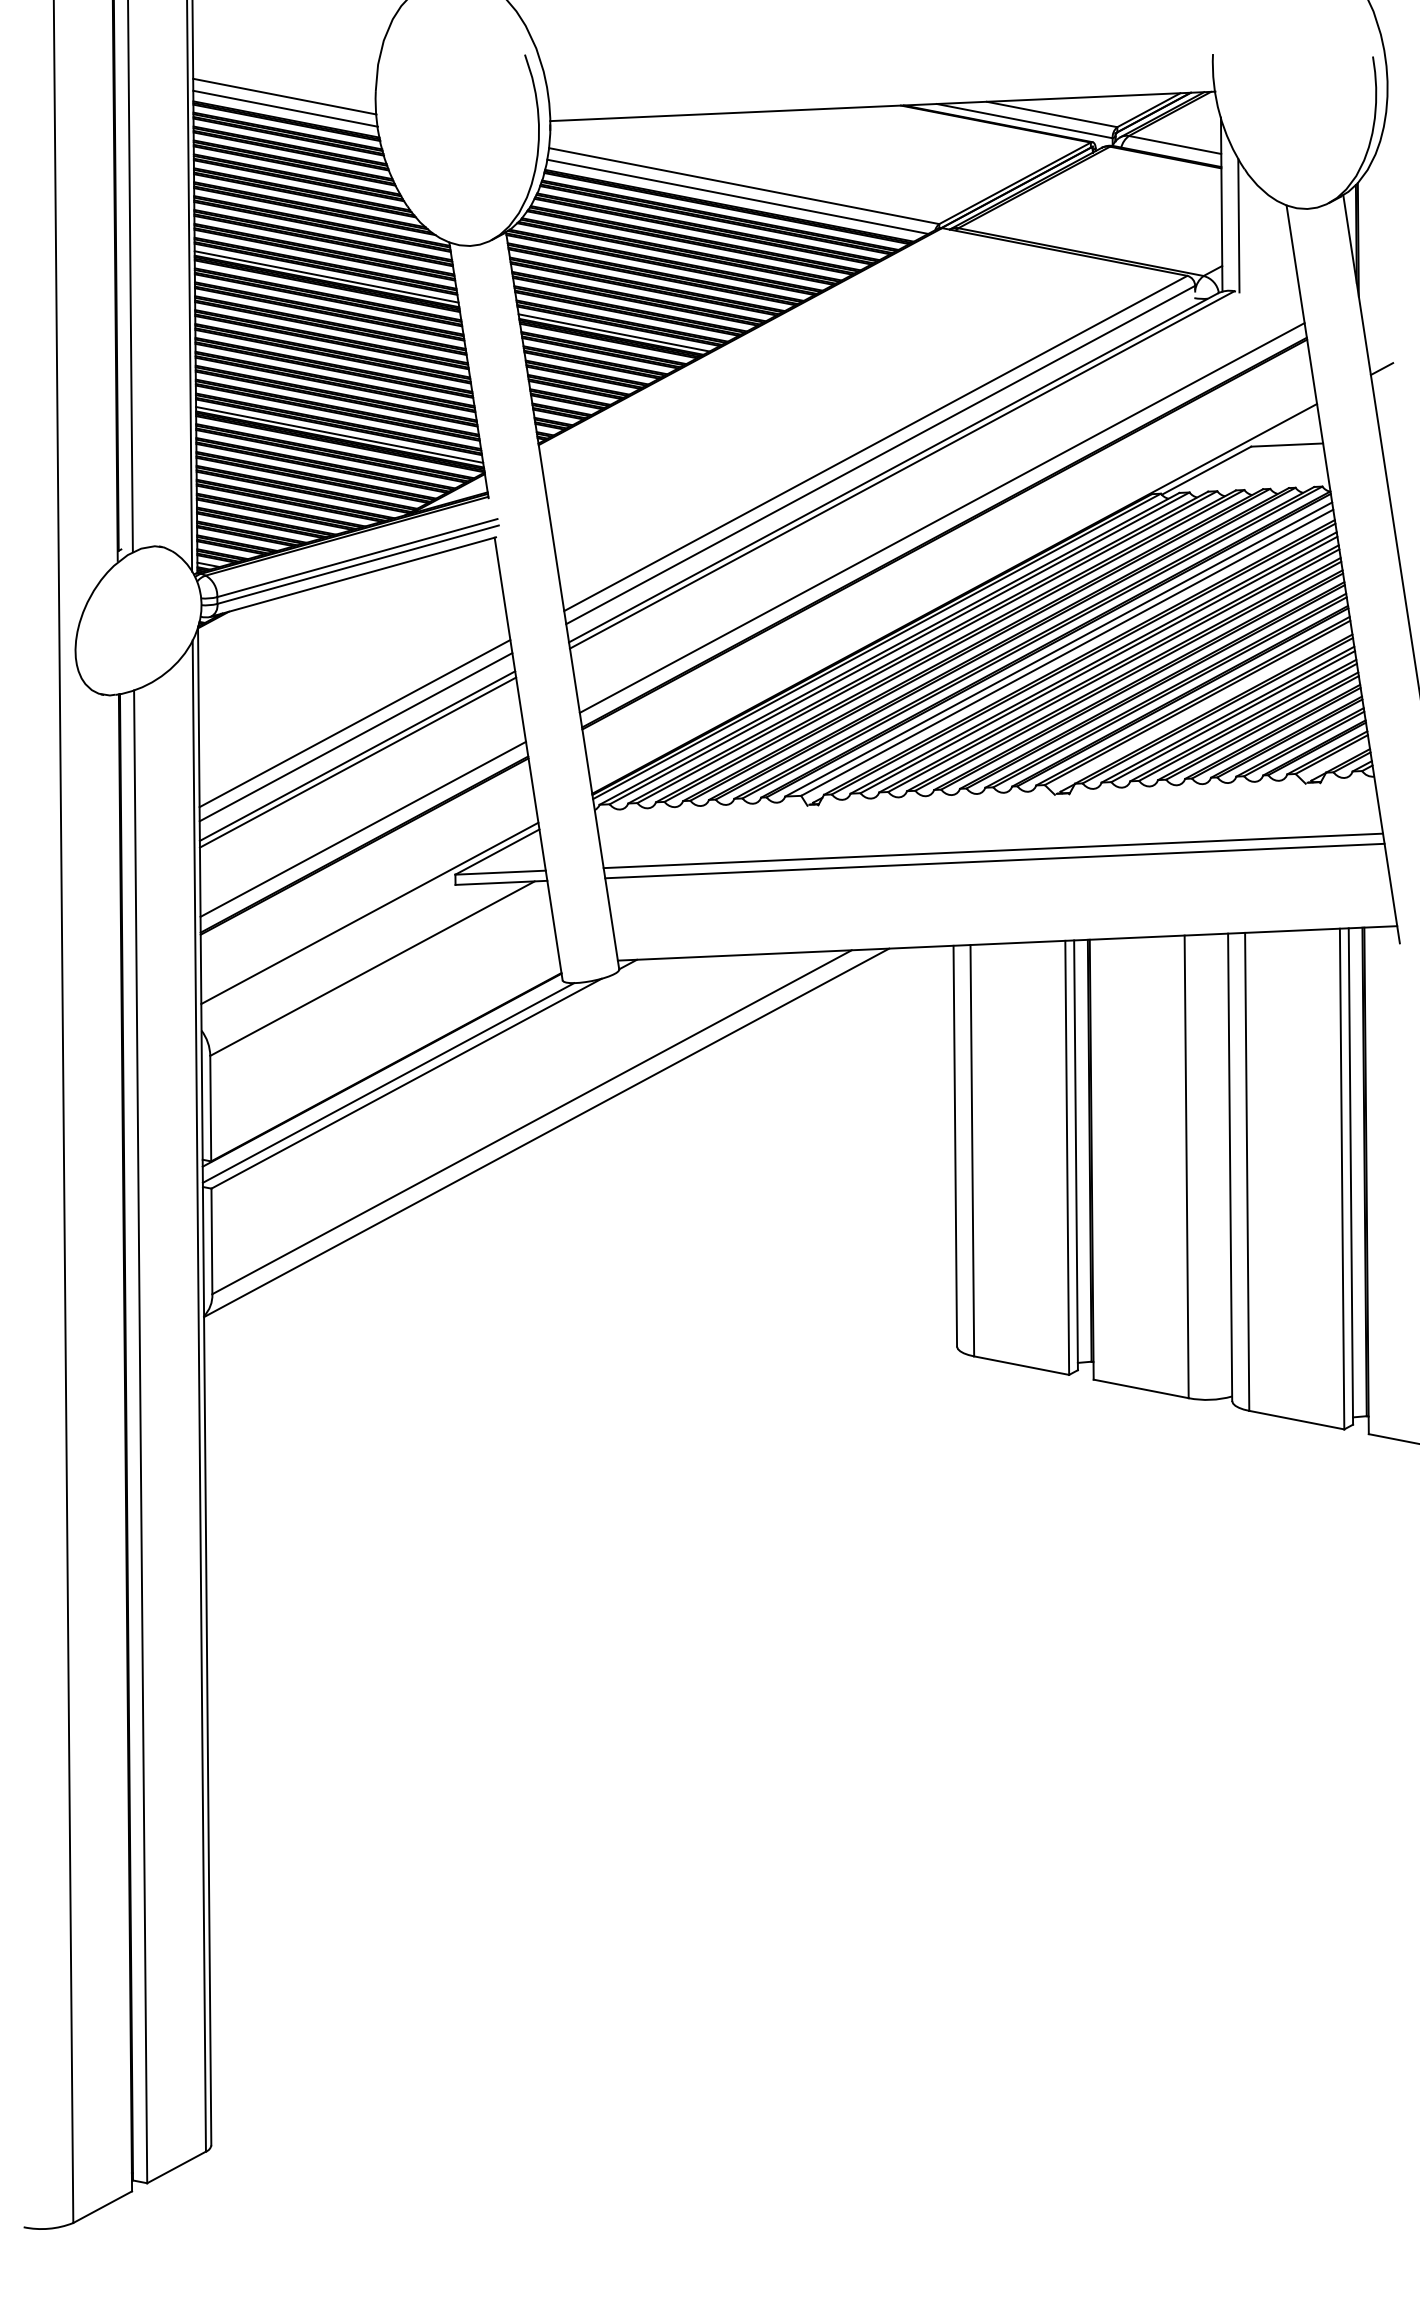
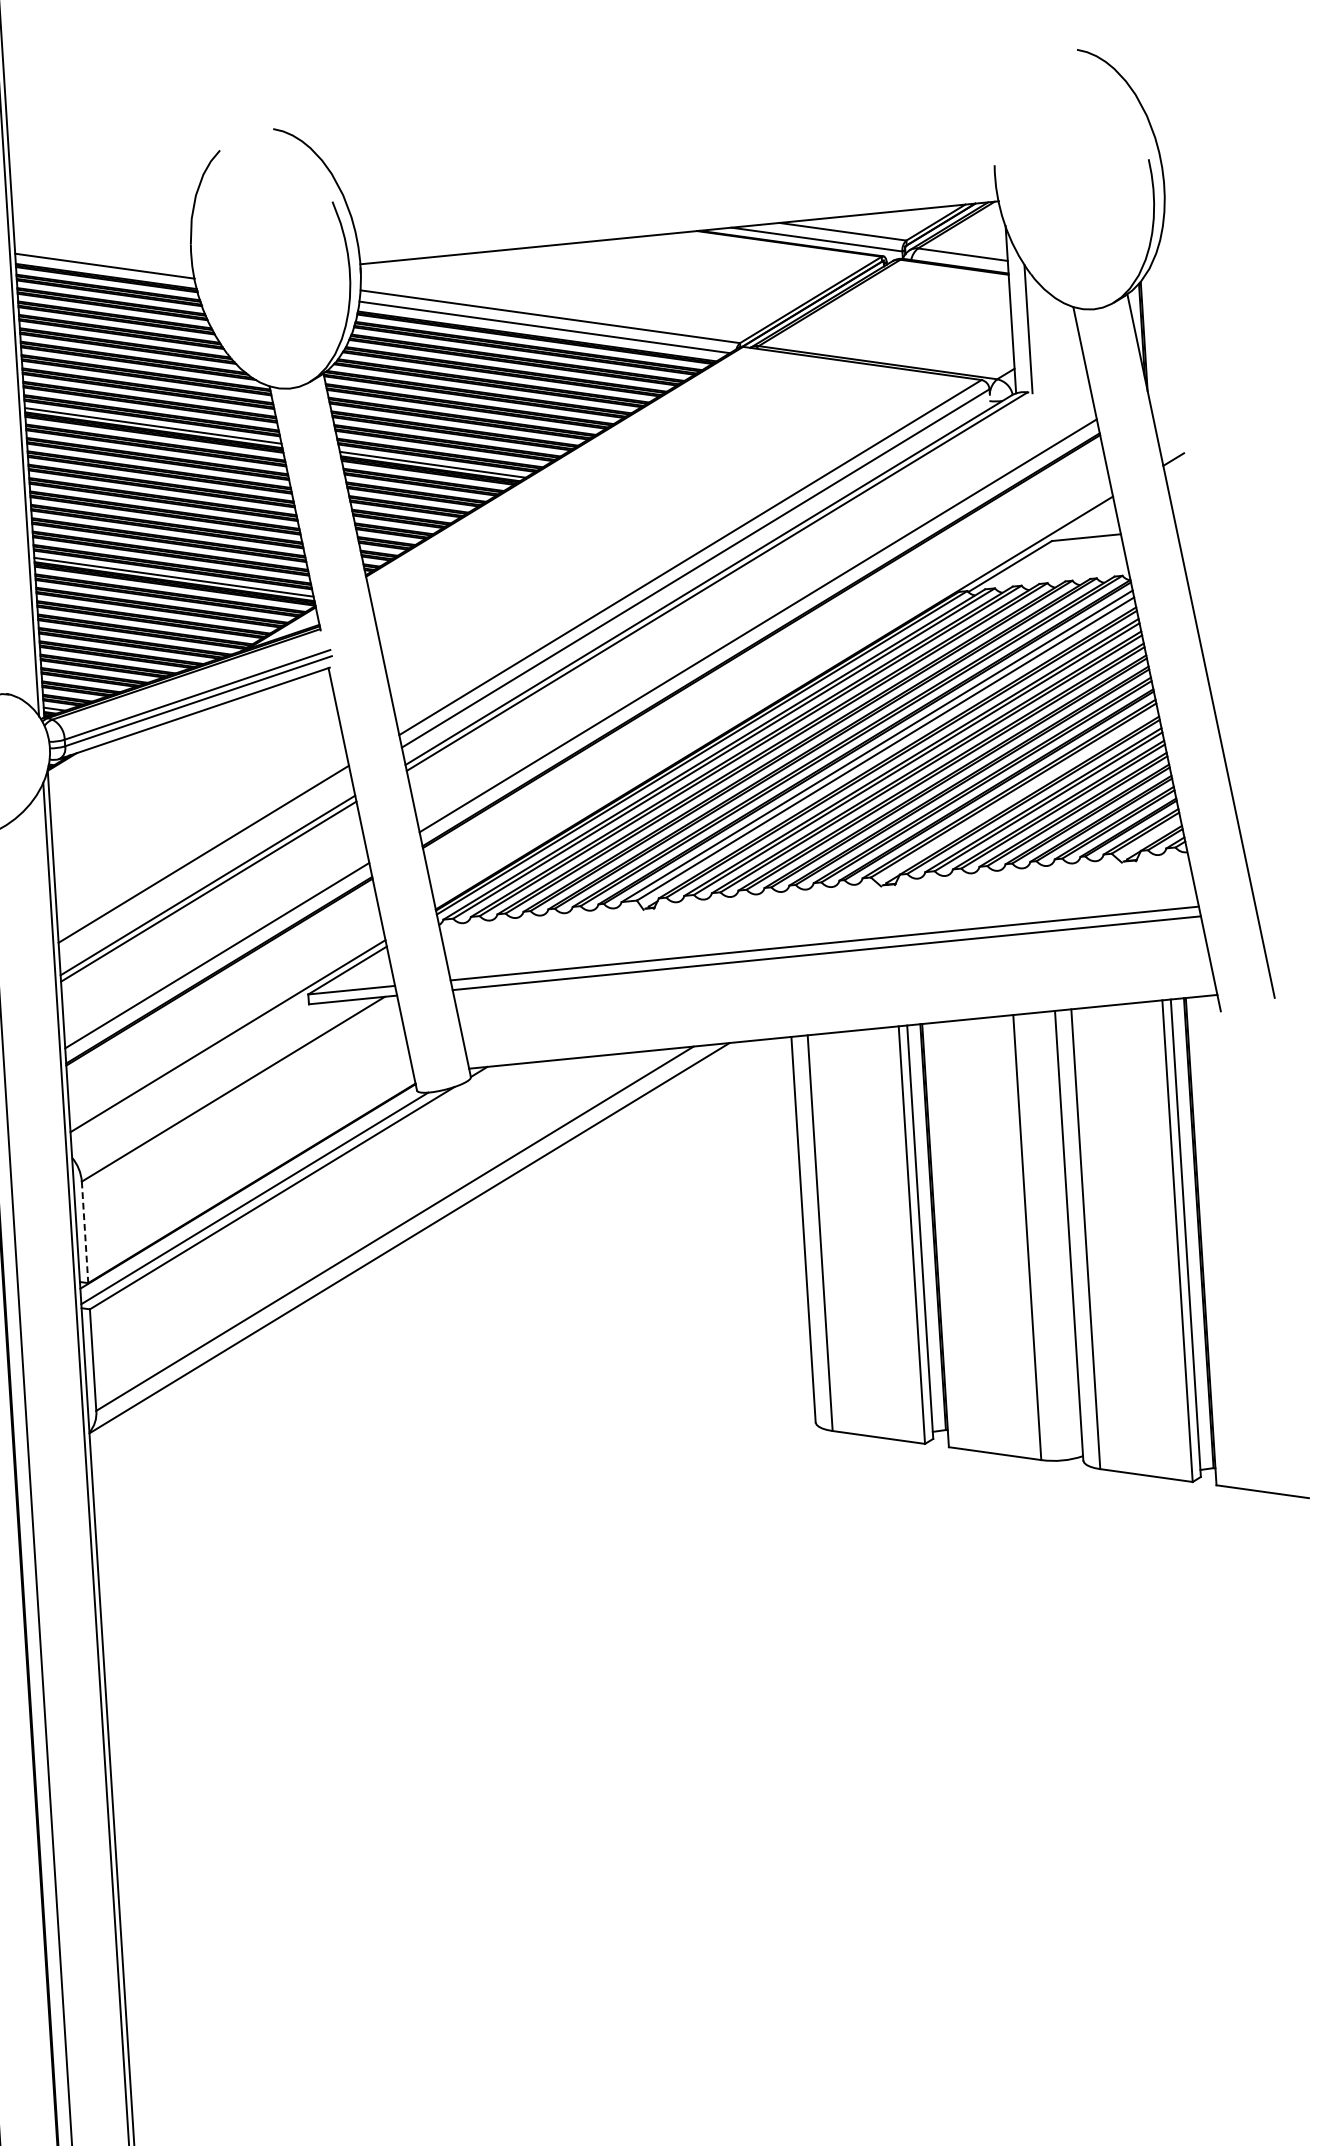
line: (284, 96) -> (103, 254), removed
line: (355, 737) -> (205, 867), removed
line: (210, 1108) -> (84, 1232), solid -> dashed

